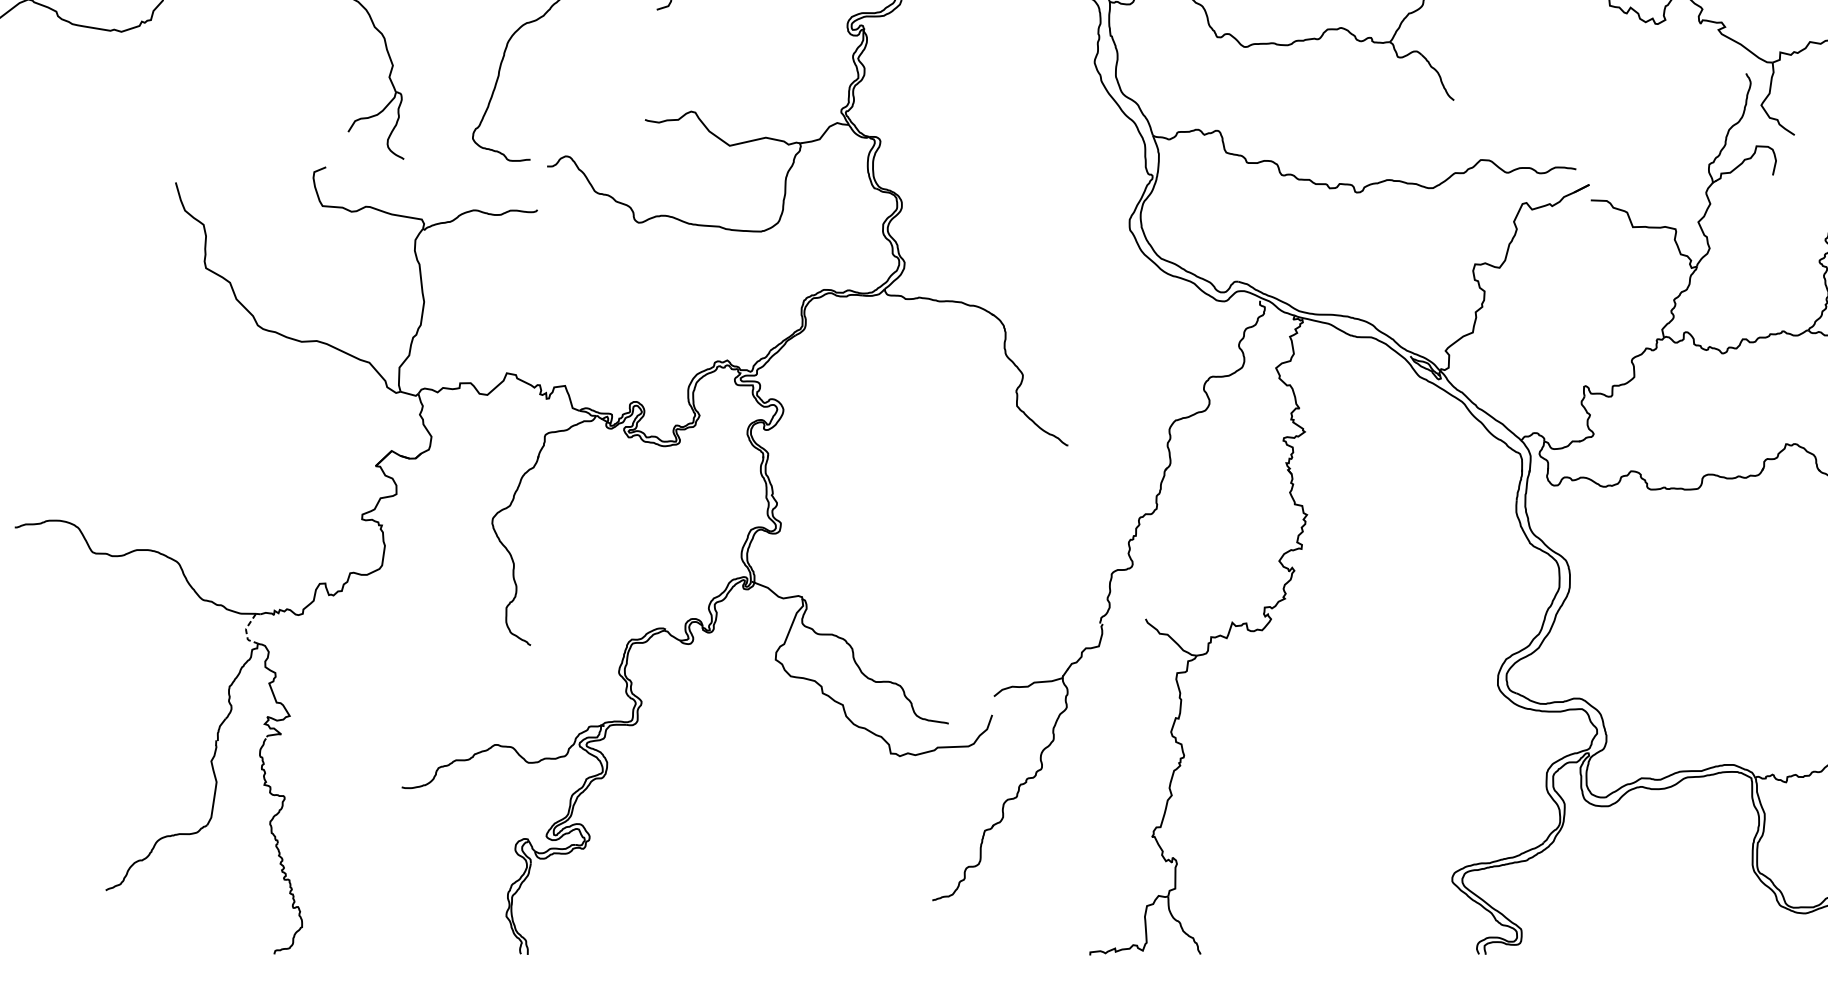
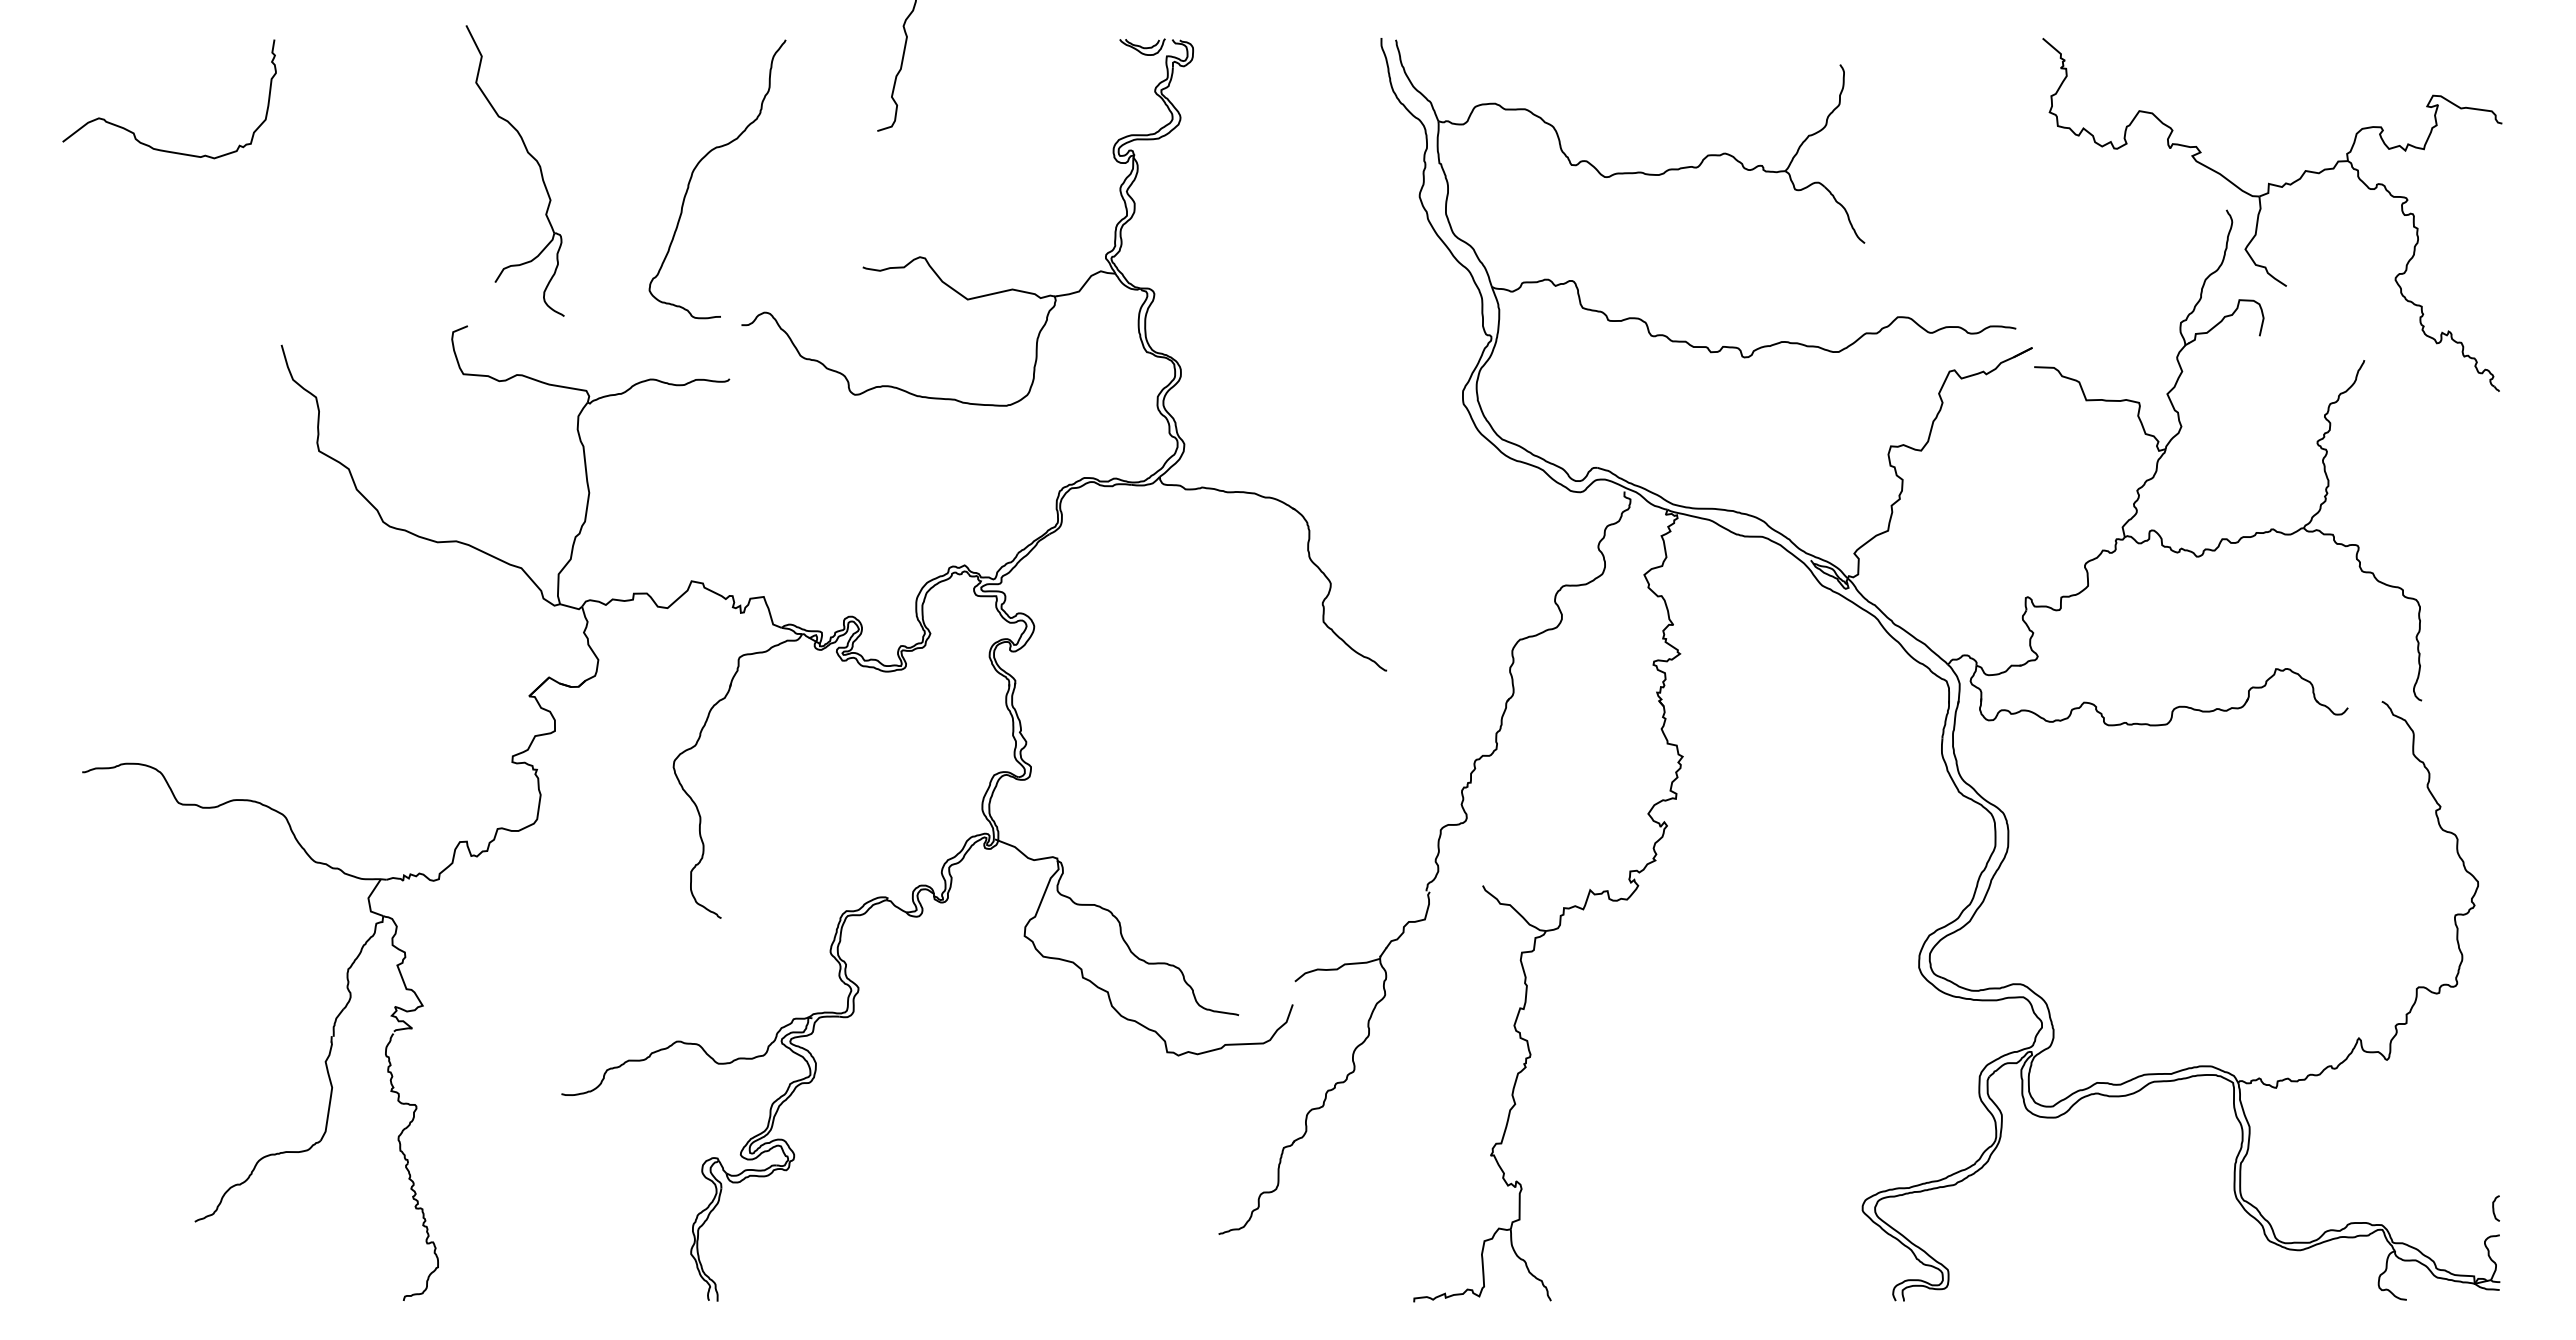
line: (245, 631) -> (368, 901), dashed -> solid

